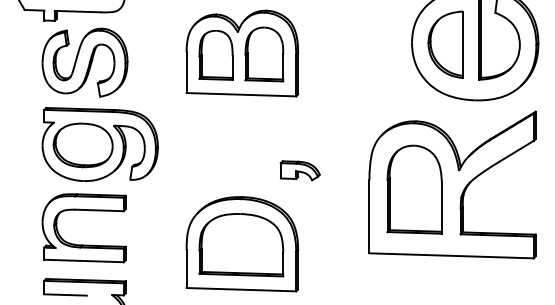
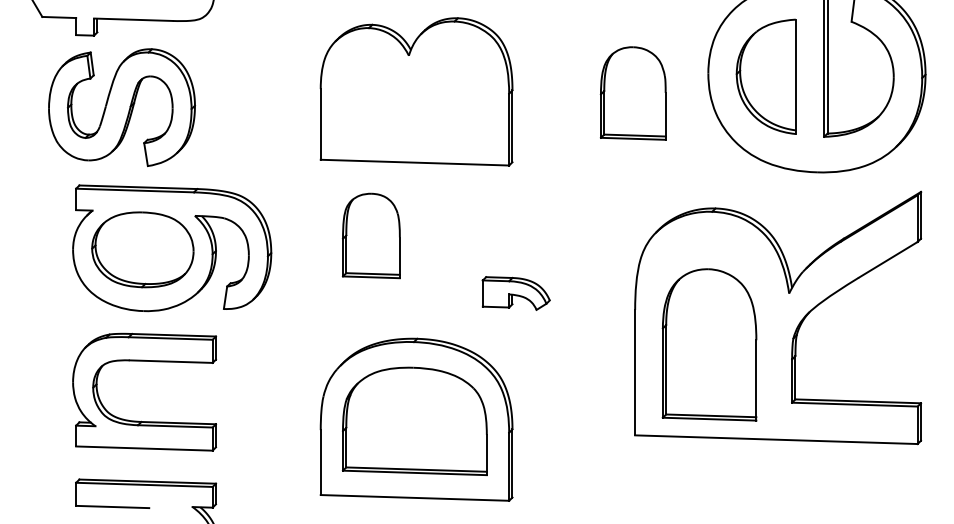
part: (215, 54) -> (370, 234), moved
part: (264, 54) -> (633, 93), moved
part: (84, 62) -> (121, 107), moved
part: (414, 189) -> (709, 344), moved

